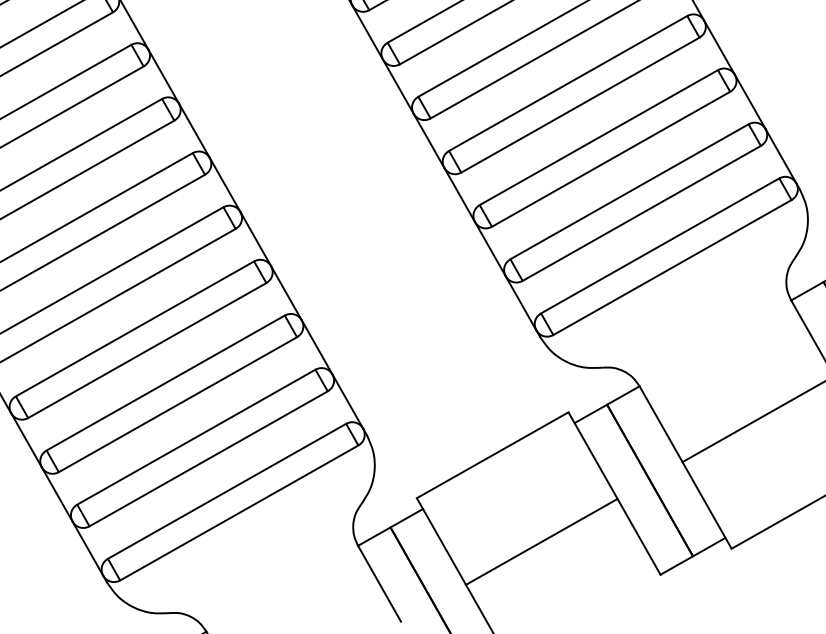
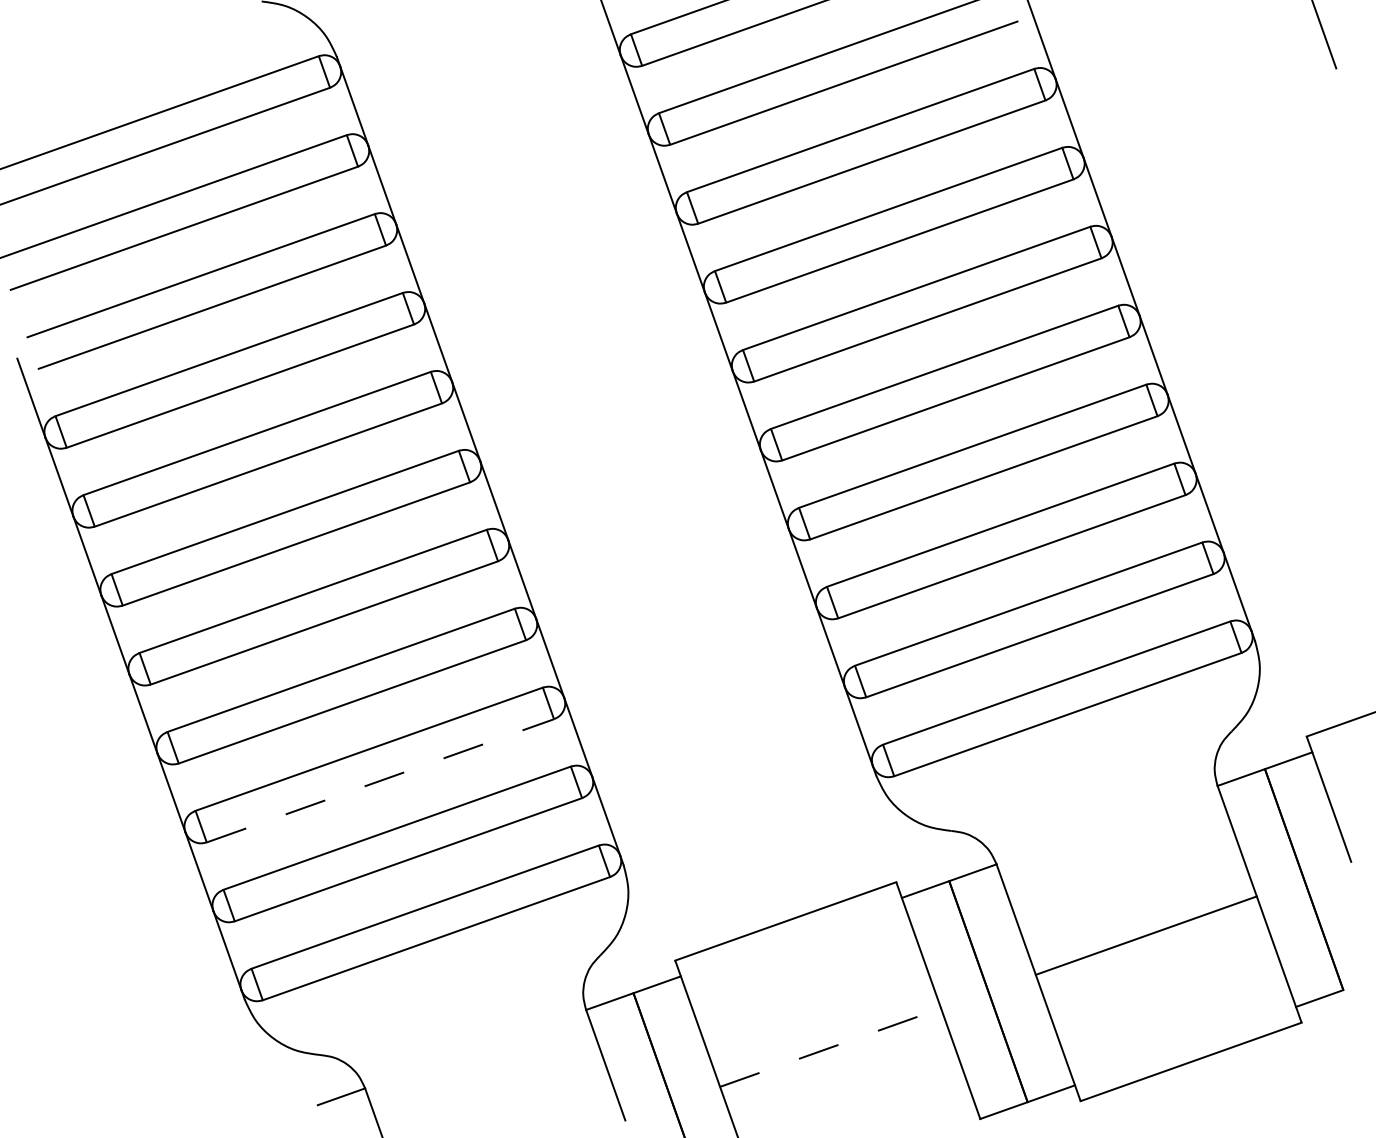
line: (177, 404) -> (380, 780), solid -> dashed
line: (542, 541) -> (831, 1047), solid -> dashed

